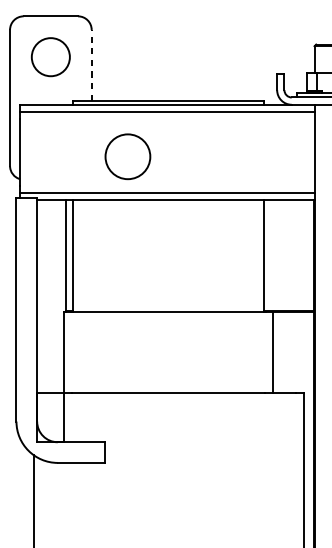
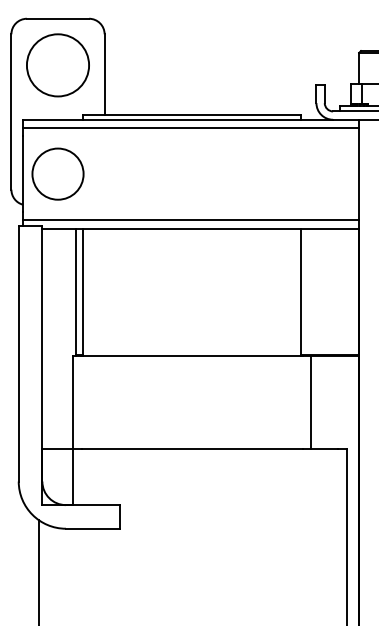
circle: (50, 57) -> (57, 65), size x1.43
line: (91, 65) -> (104, 74), dashed -> solid
circle: (127, 156) -> (57, 173), moved

